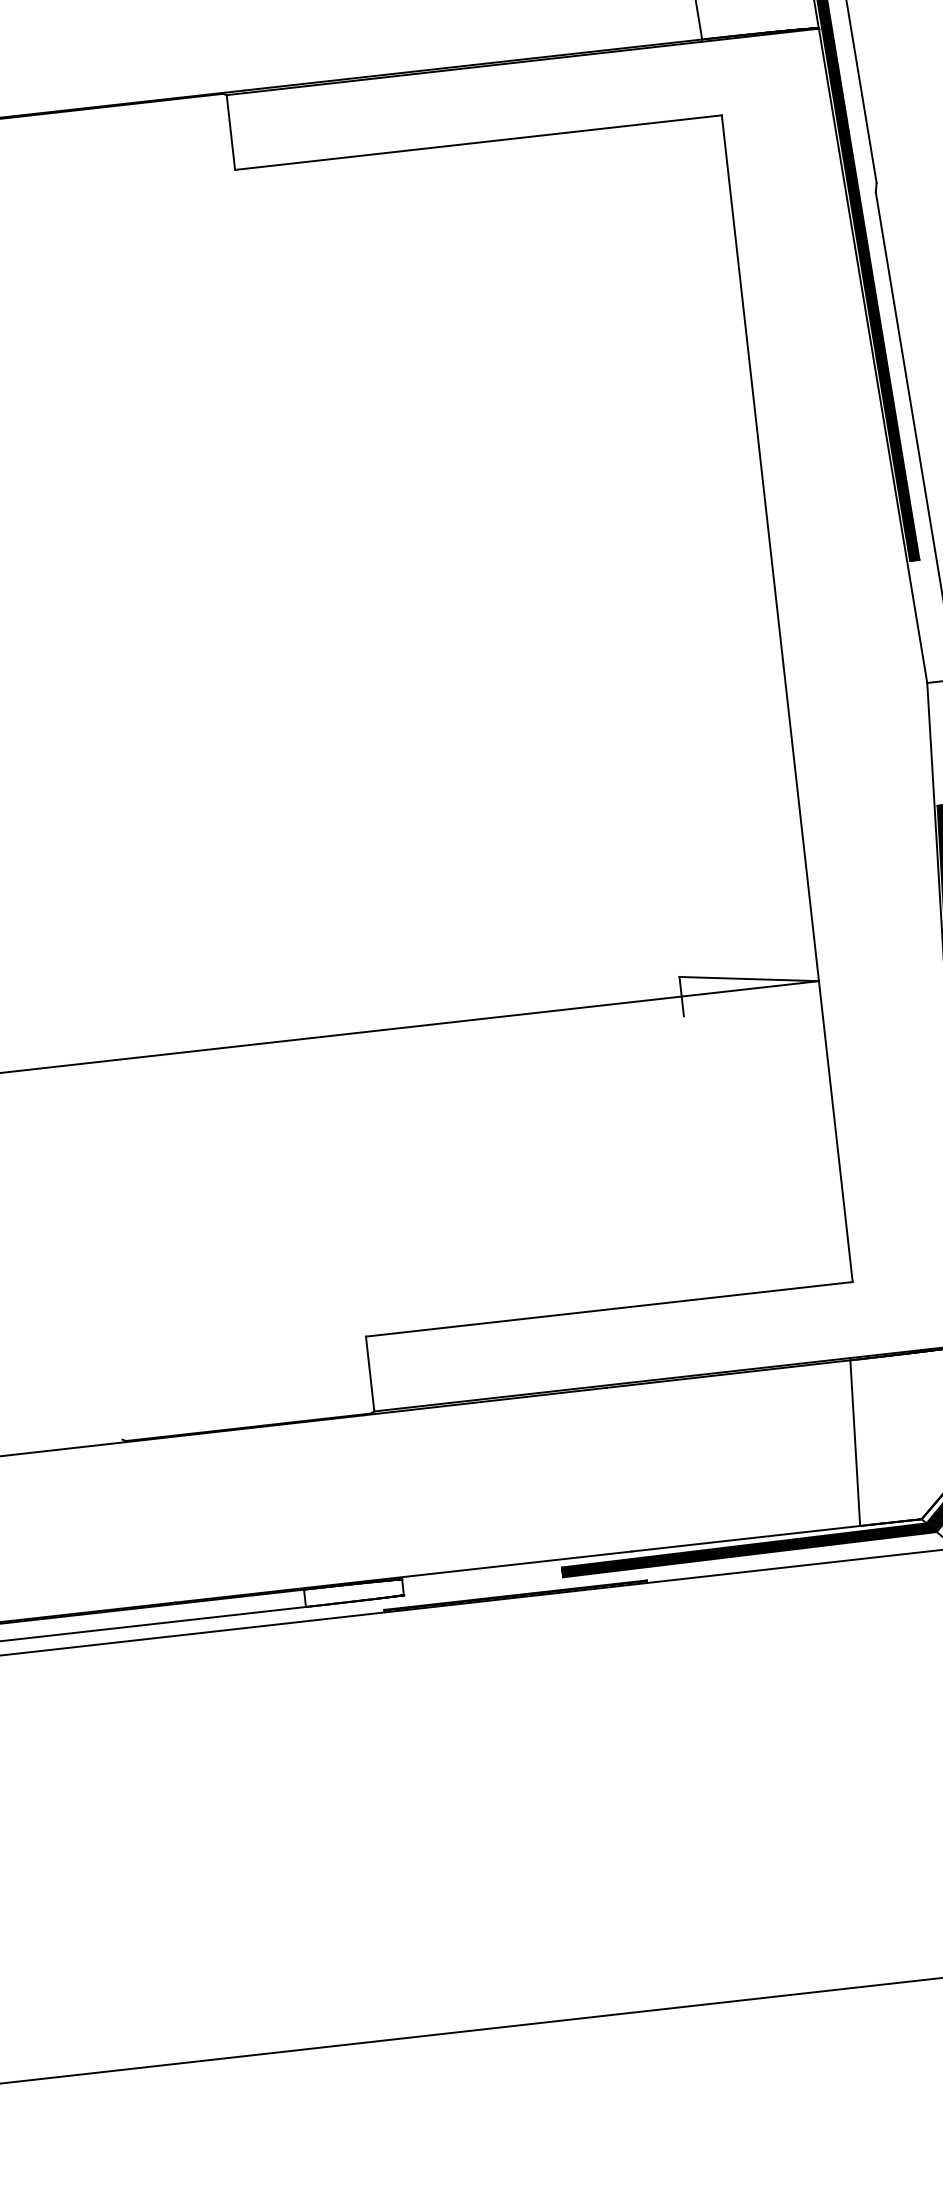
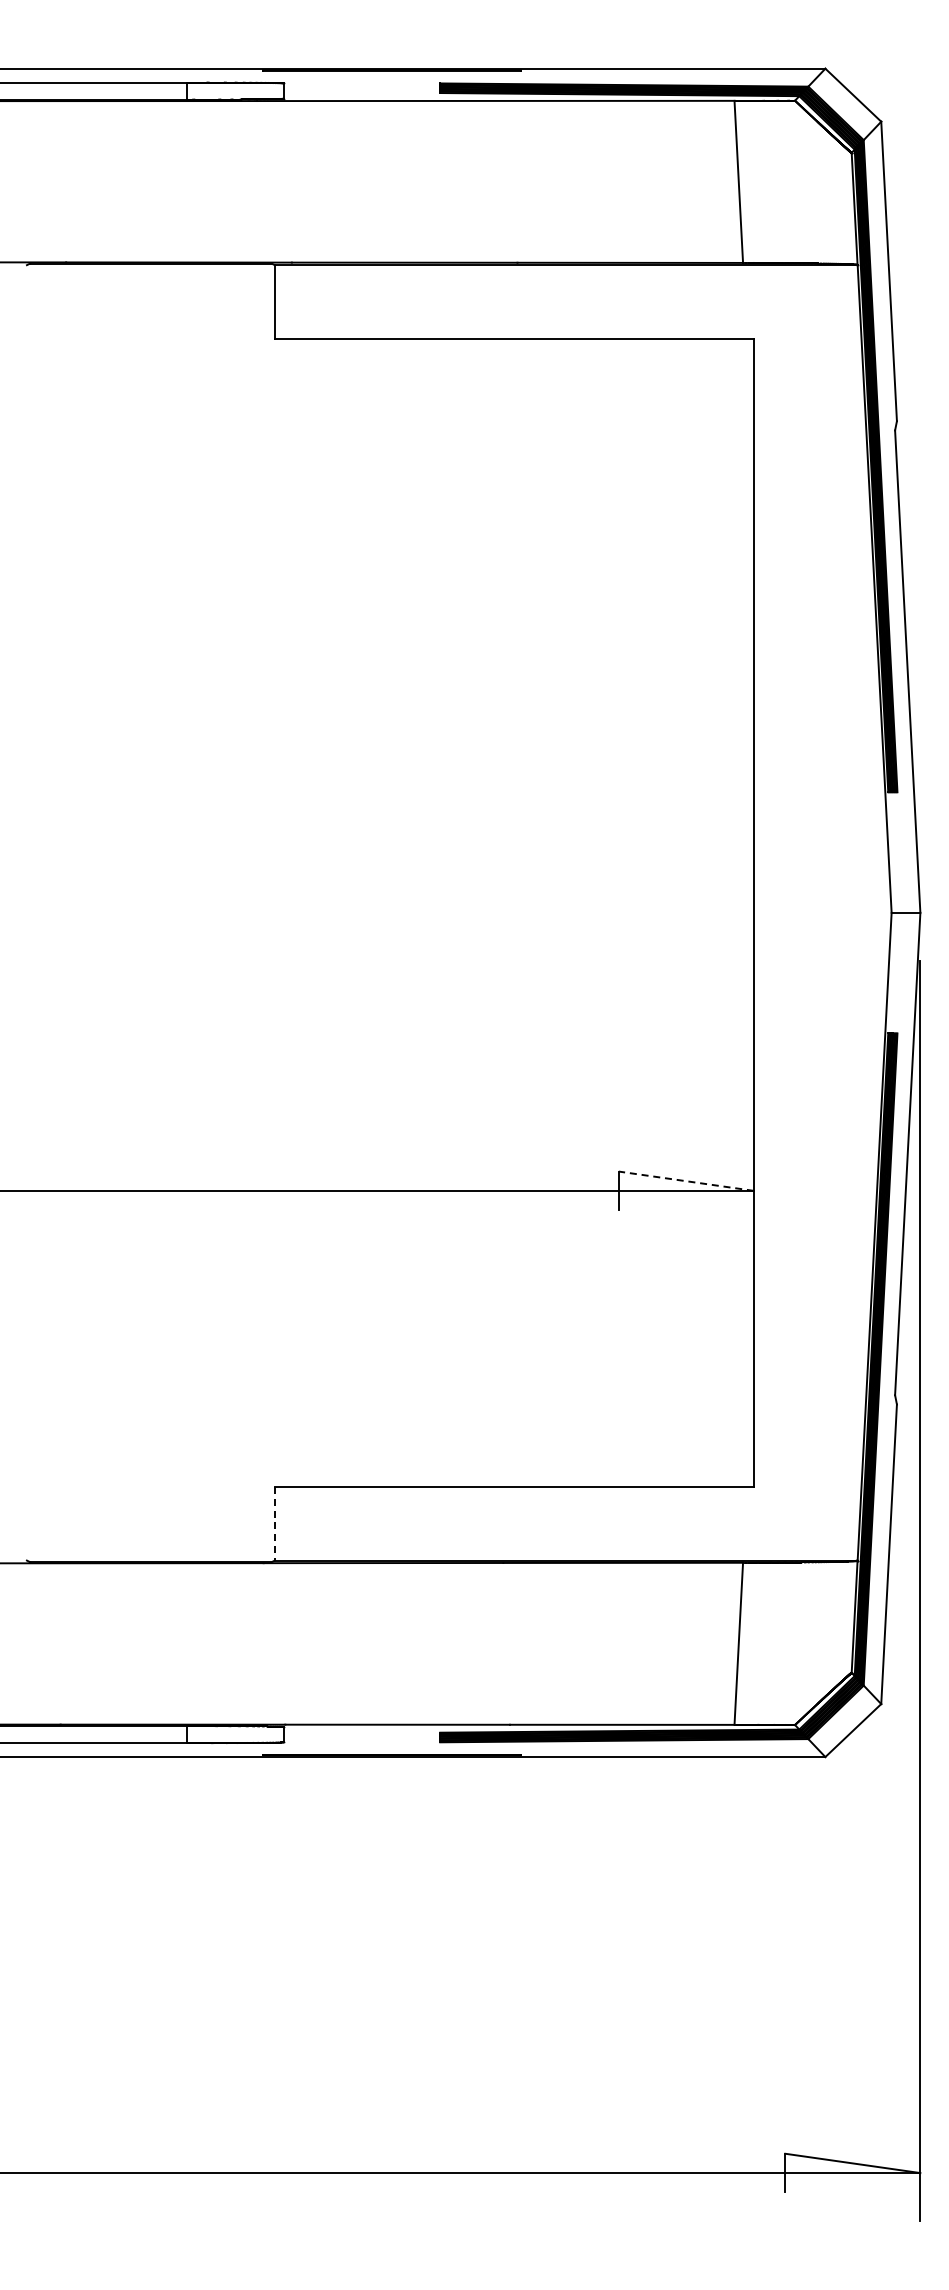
line: (748, 979) -> (685, 1181), solid -> dashed
line: (369, 1373) -> (274, 1523), solid -> dashed

